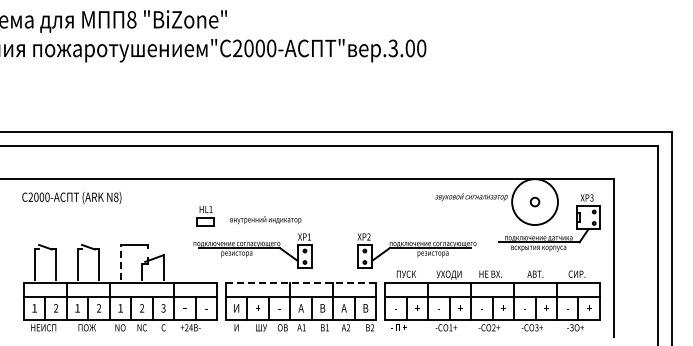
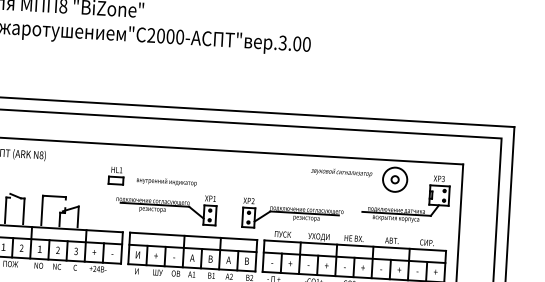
circle: (534, 201) -> (394, 179), size x0.62
part: (252, 250) -> (165, 207), moved
line: (120, 261) -> (42, 209), dashed -> solid
line: (301, 282) -> (193, 236), dashed -> solid

